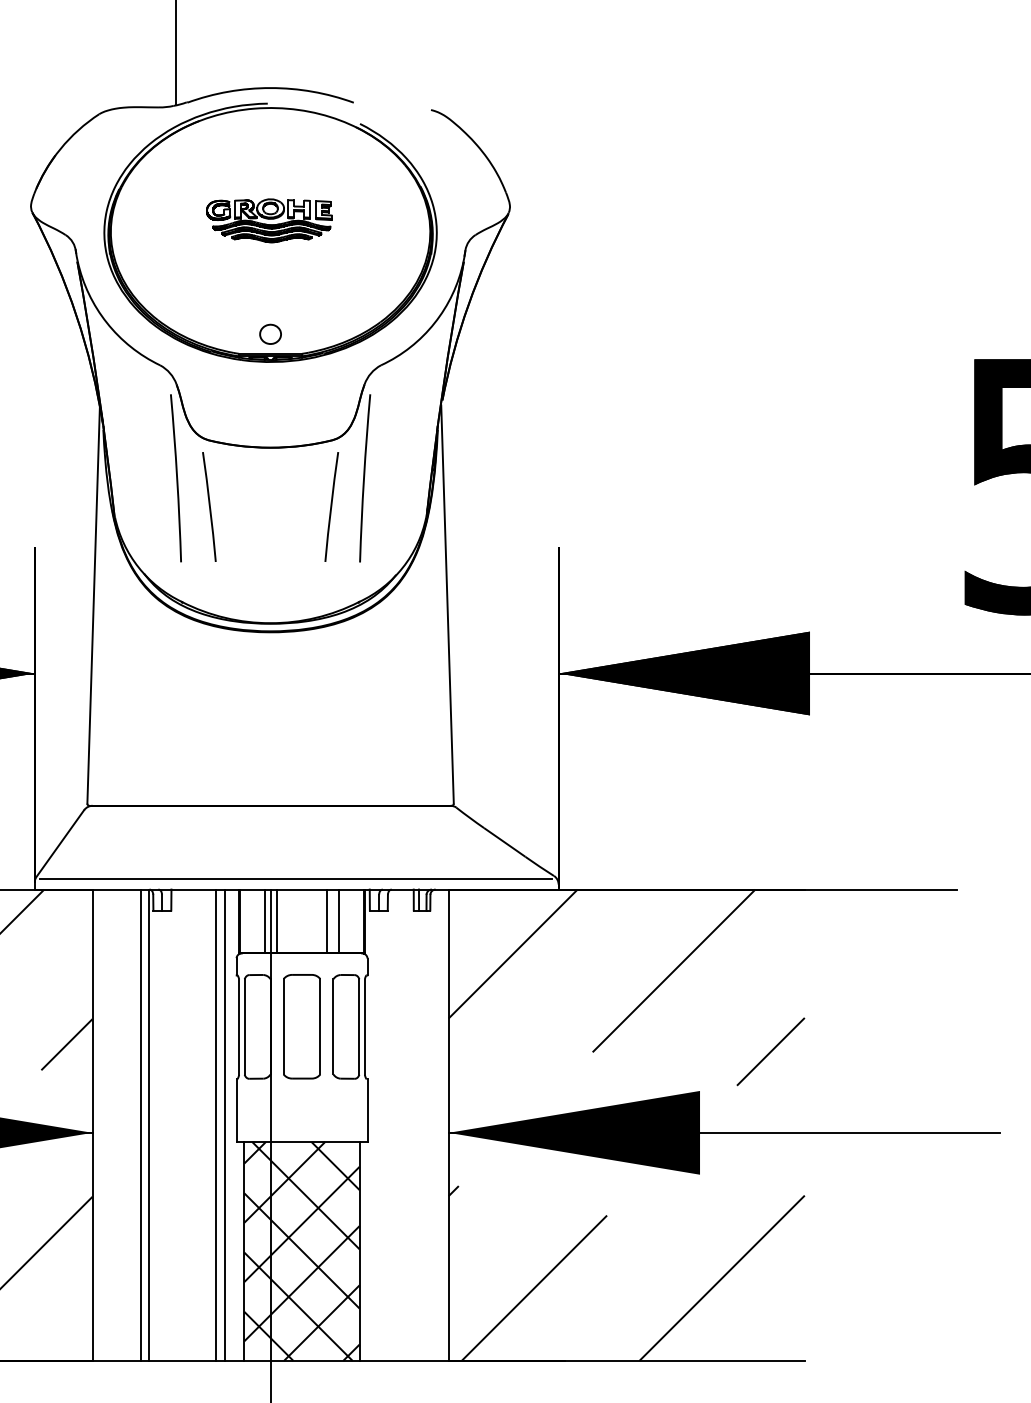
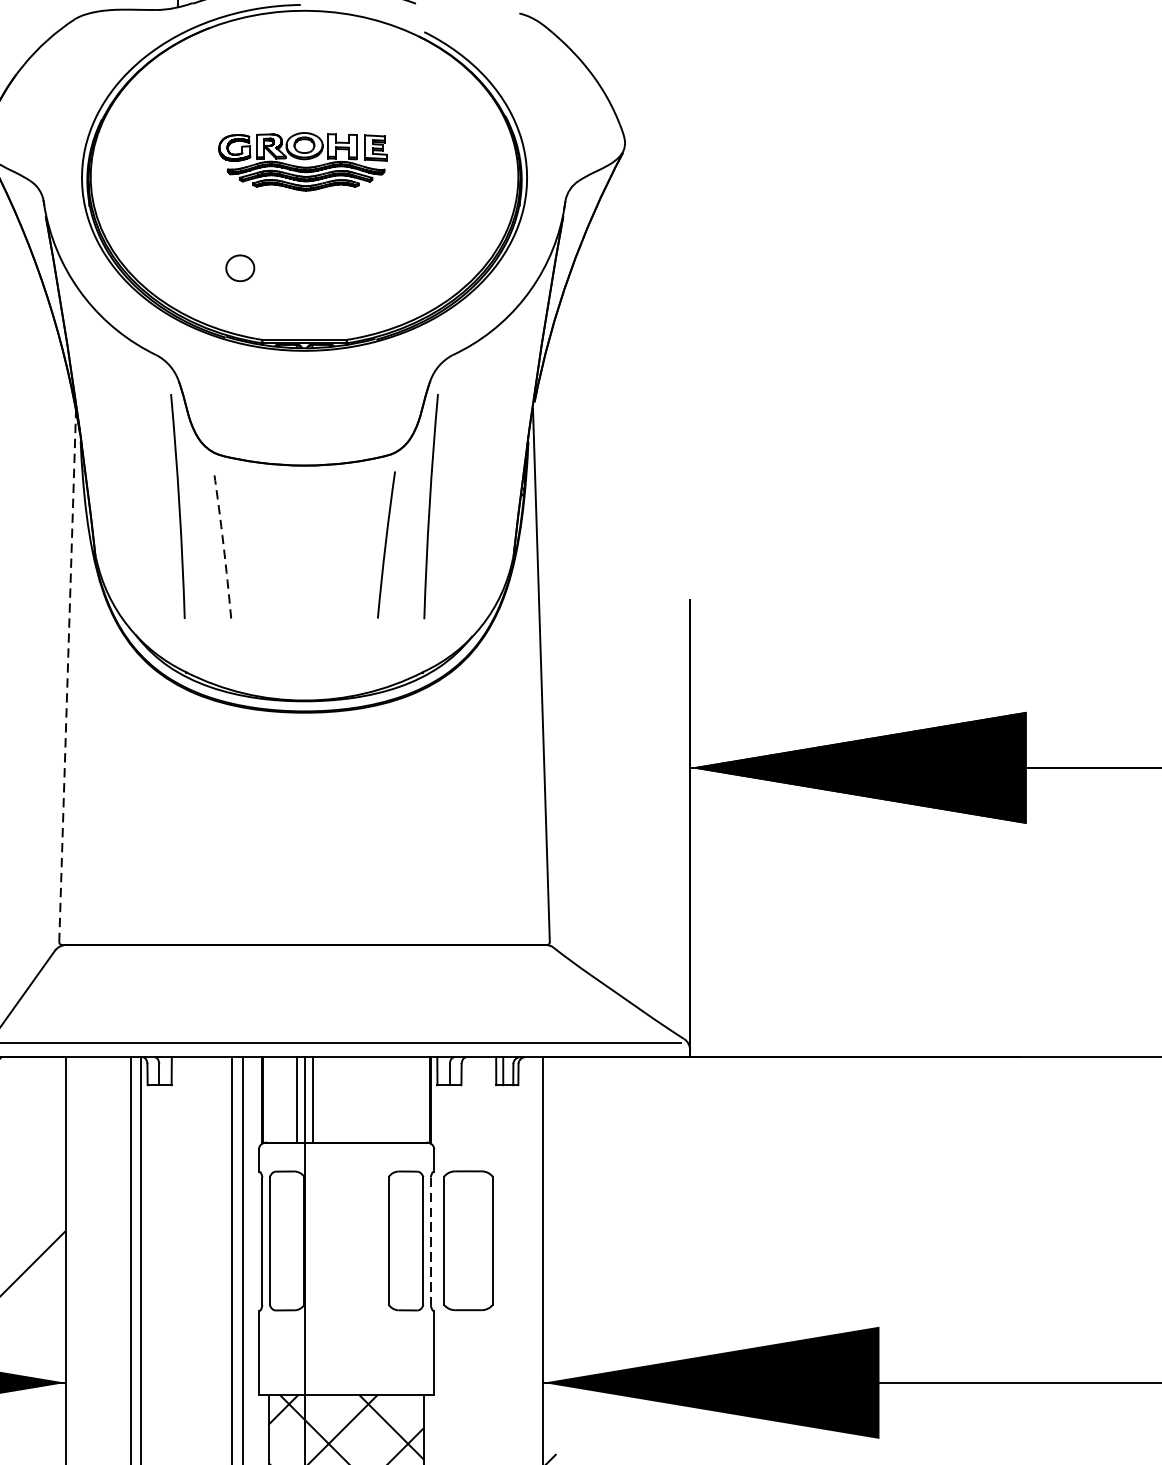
part: (270, 333) -> (240, 267), moved
arc: (210, 506) -> (224, 544), solid -> dashed
line: (93, 605) -> (67, 676), solid -> dashed
line: (327, 921) -> (380, 1099), removed
line: (339, 921) -> (396, 1099), removed
hatch: (626, 987) -> (781, 1188), removed
part: (301, 1026) -> (467, 1240), moved
line: (364, 1027) -> (430, 1241), solid -> dashed

